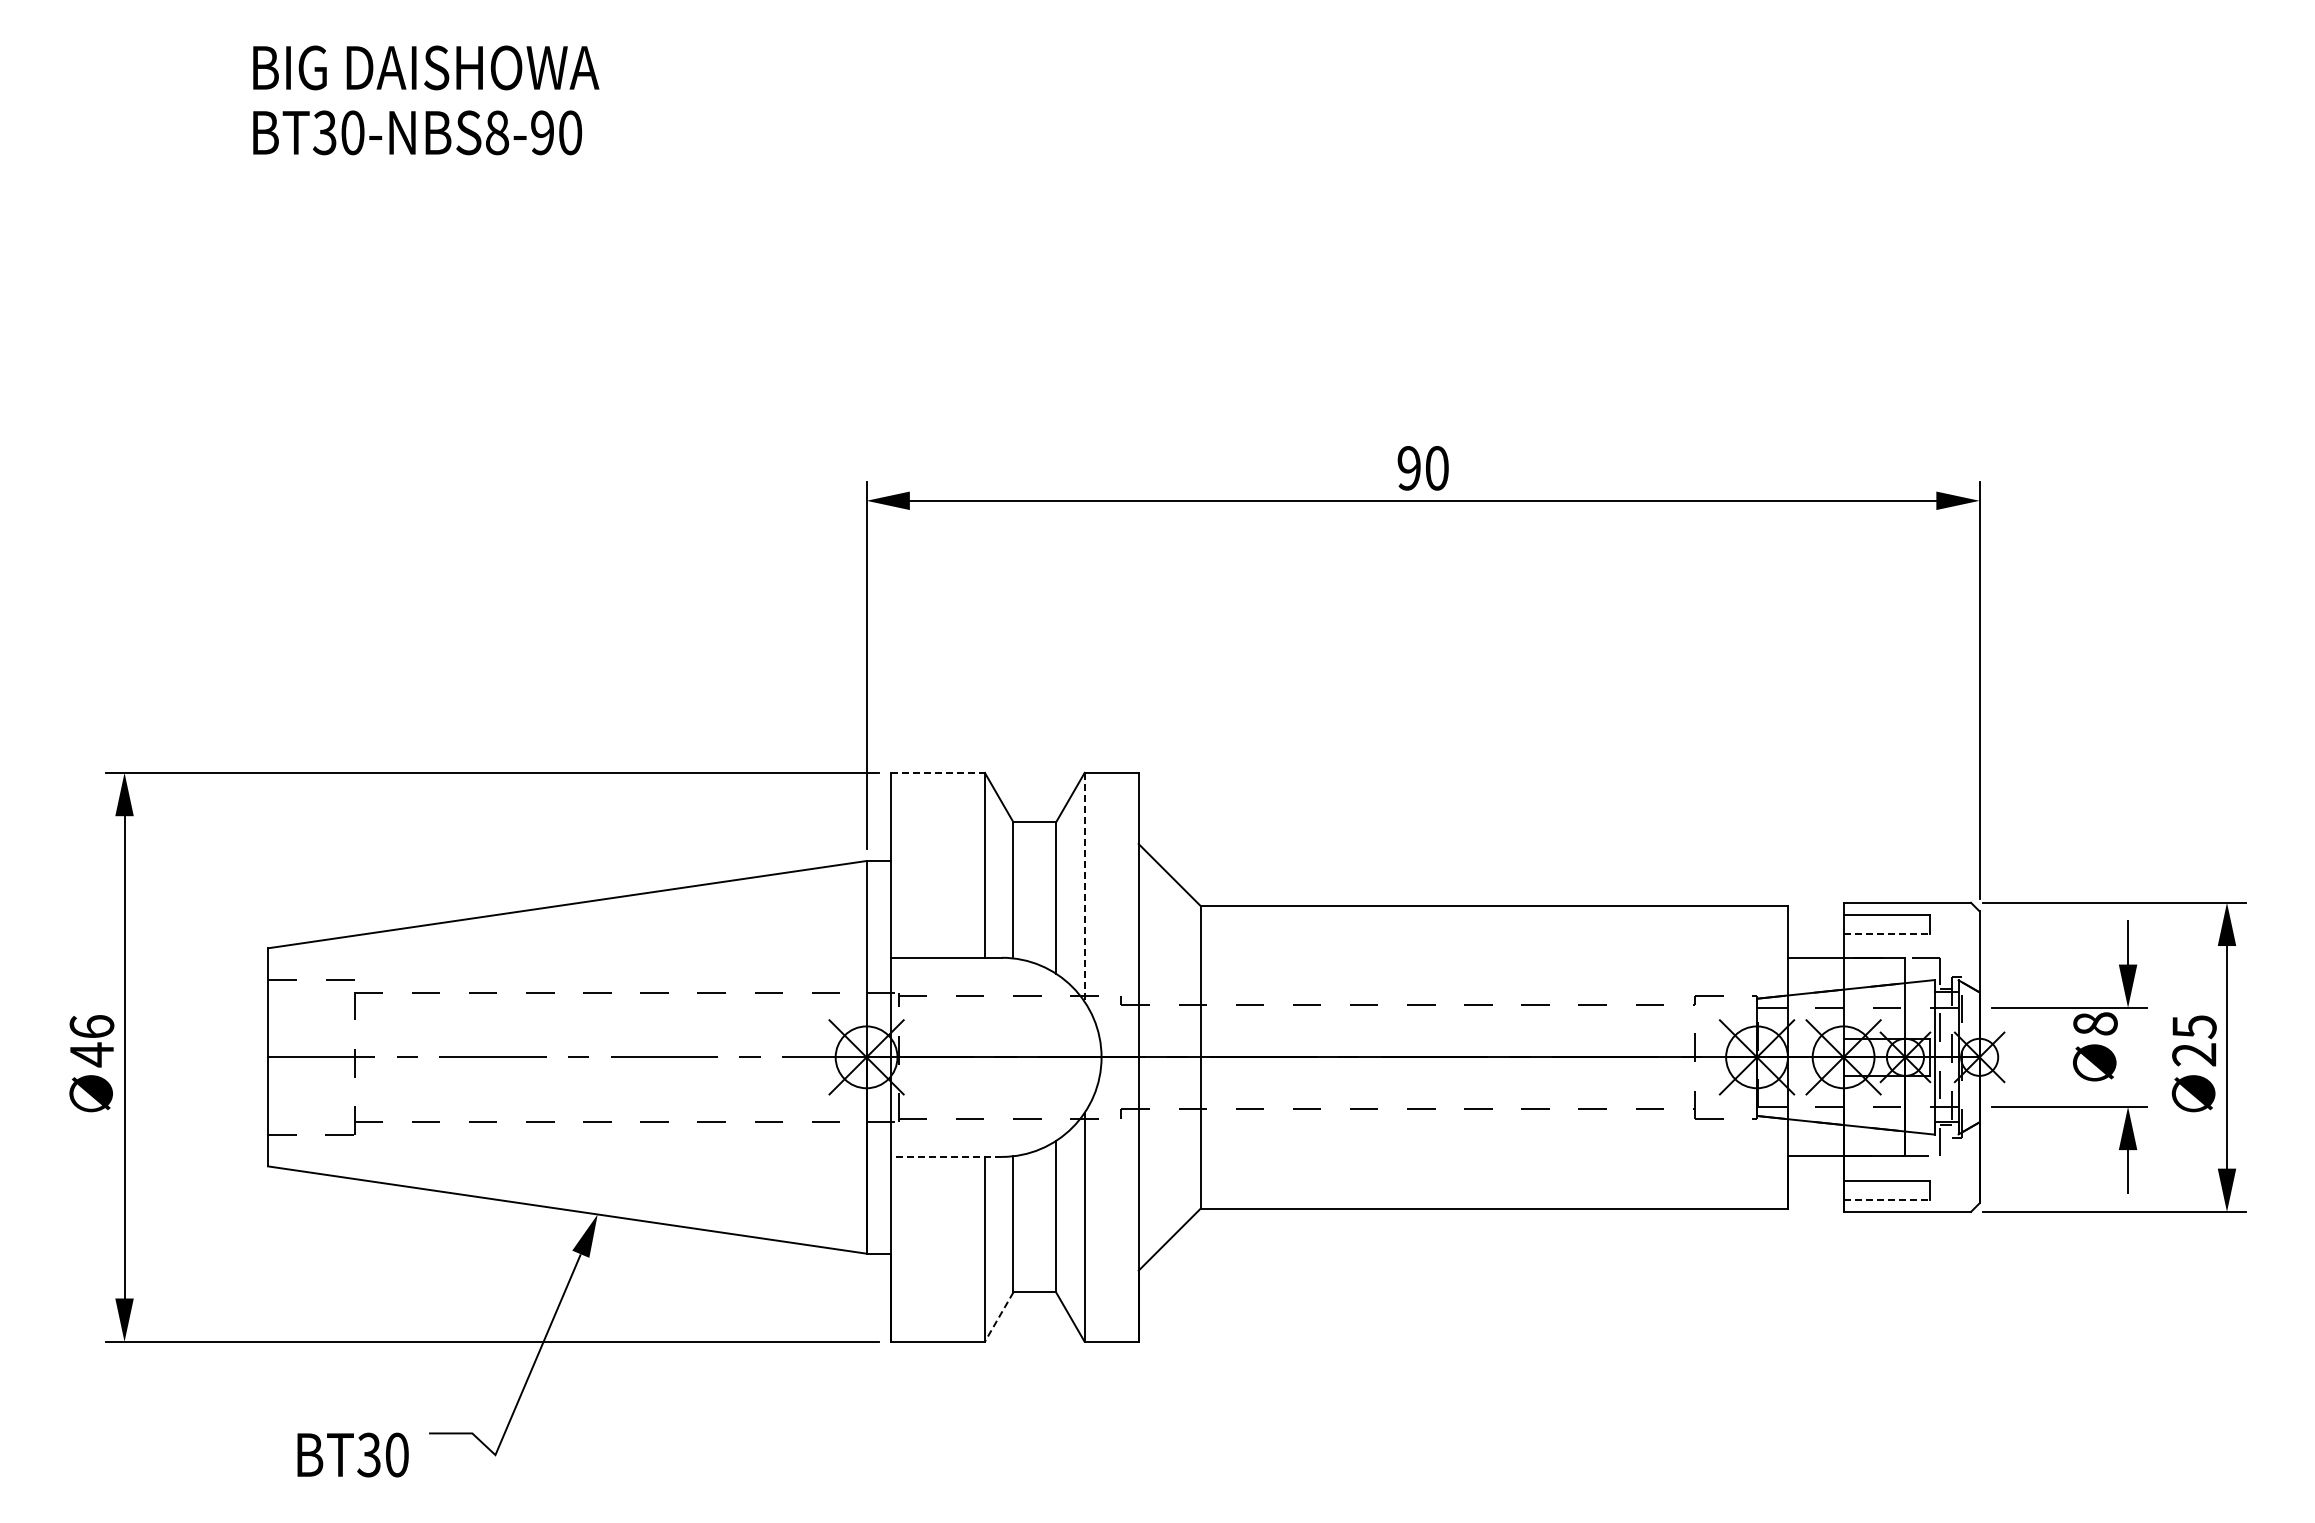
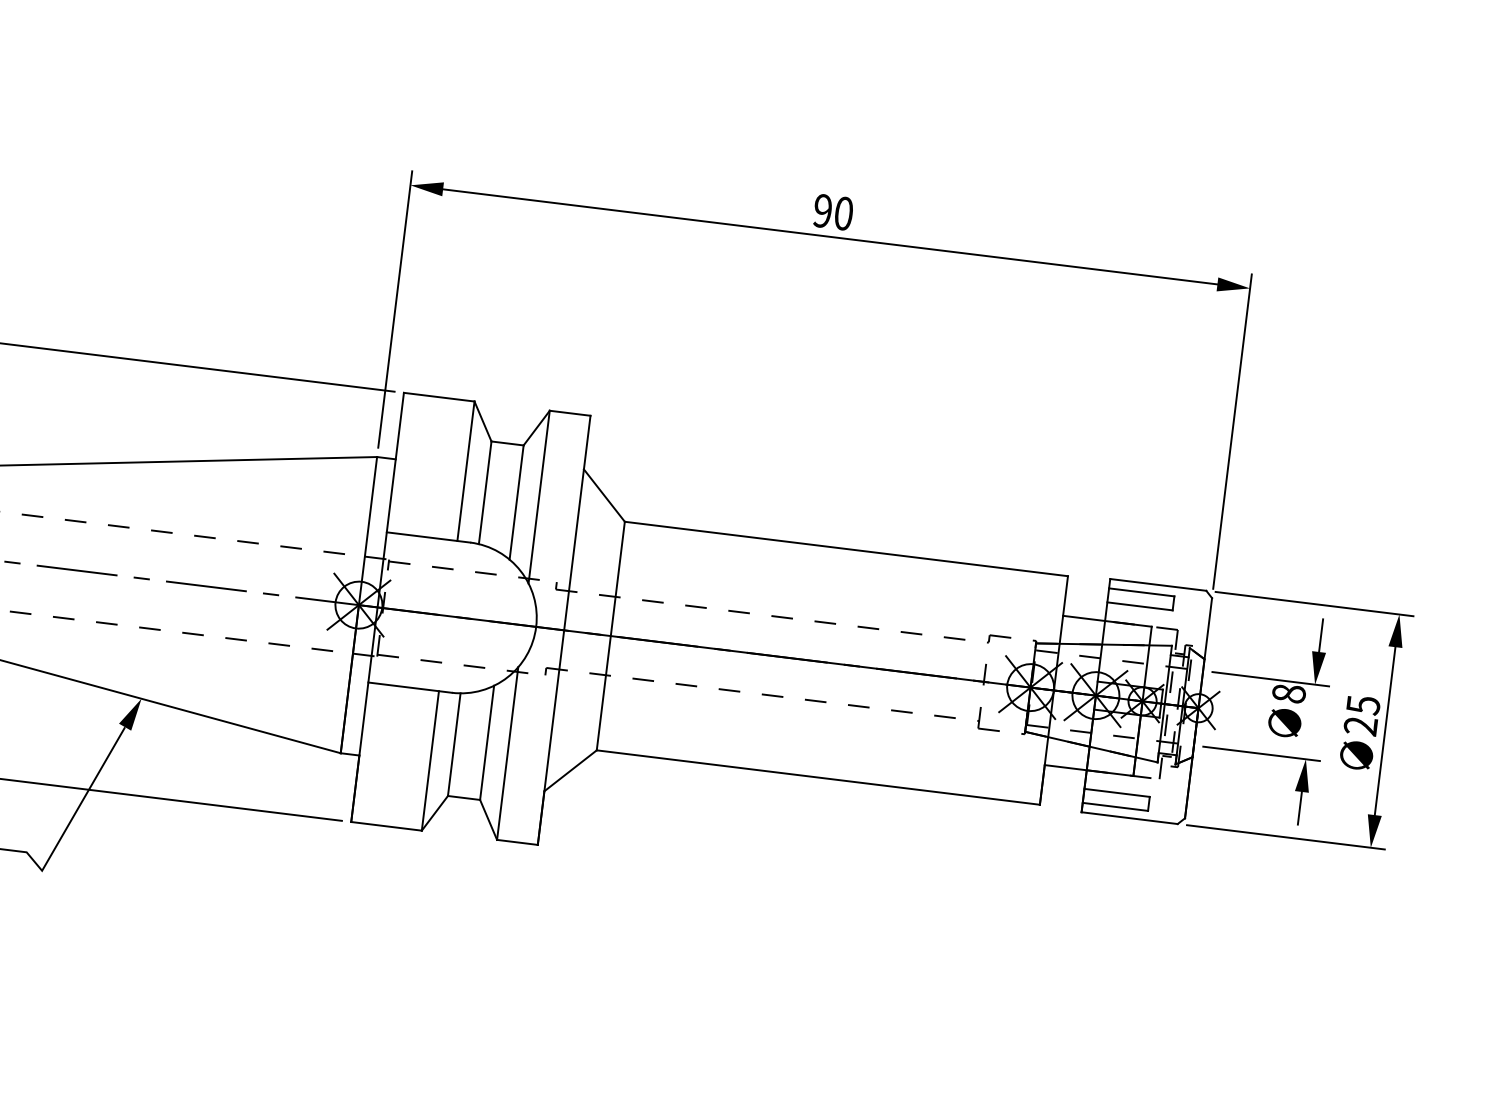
line: (938, 772) -> (439, 396), dashed -> solid
line: (1084, 887) -> (539, 497), dashed -> solid
line: (1887, 933) -> (1140, 606), dashed -> solid
line: (946, 1156) -> (410, 687), dashed -> solid
line: (1887, 1199) -> (1115, 806), dashed -> solid
line: (999, 1317) -> (435, 813), dashed -> solid

